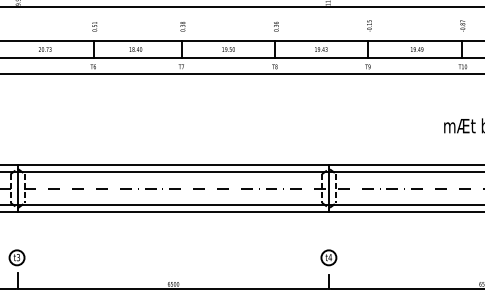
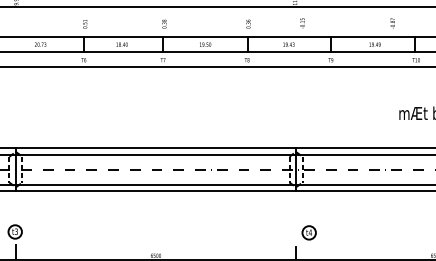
text: (369, 25) -> (302, 23), moved
text: (462, 25) -> (392, 23), moved
part: (328, 257) -> (308, 232), moved

